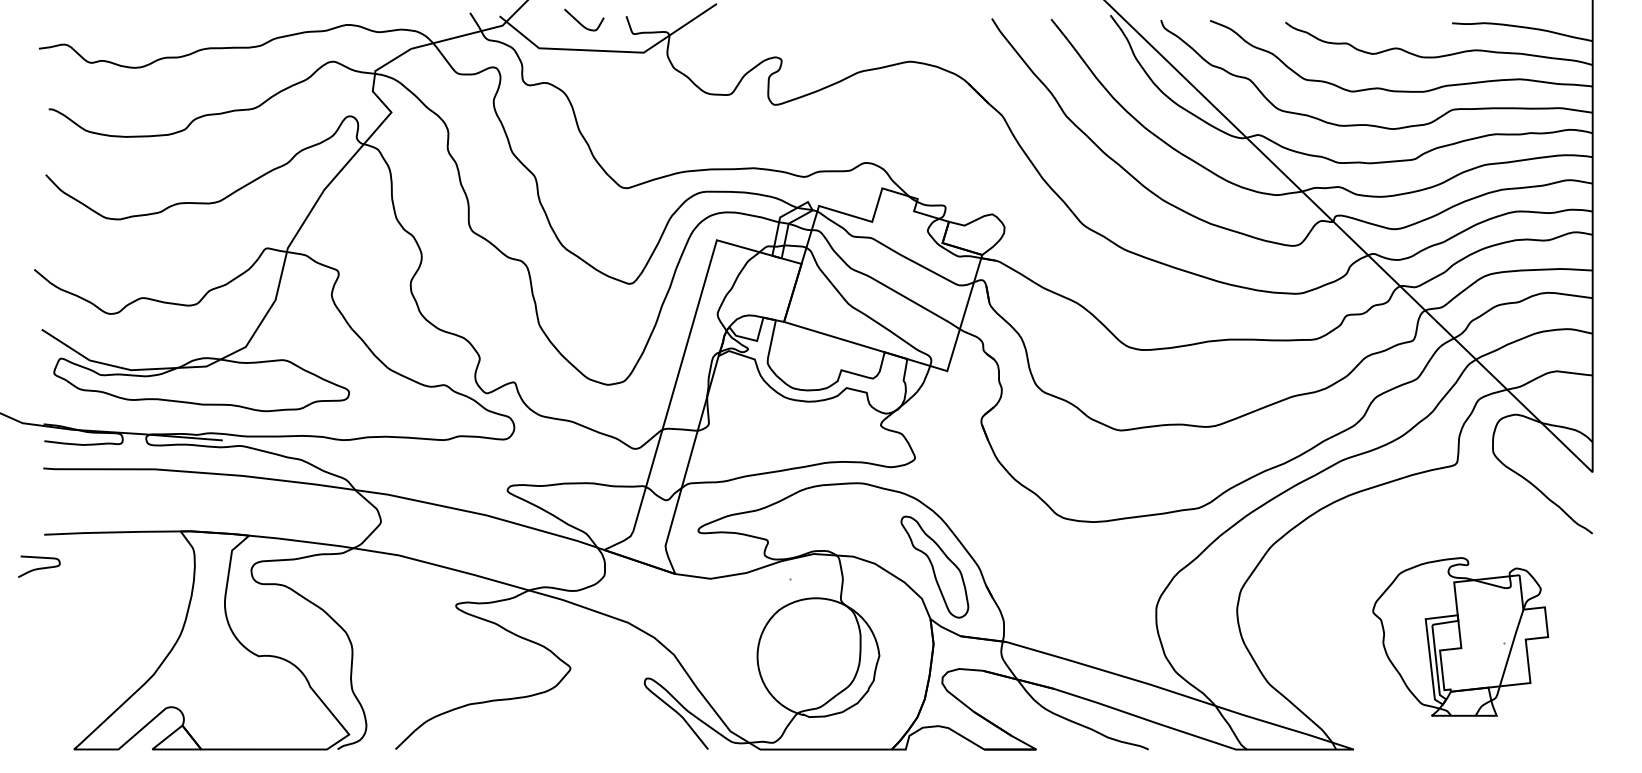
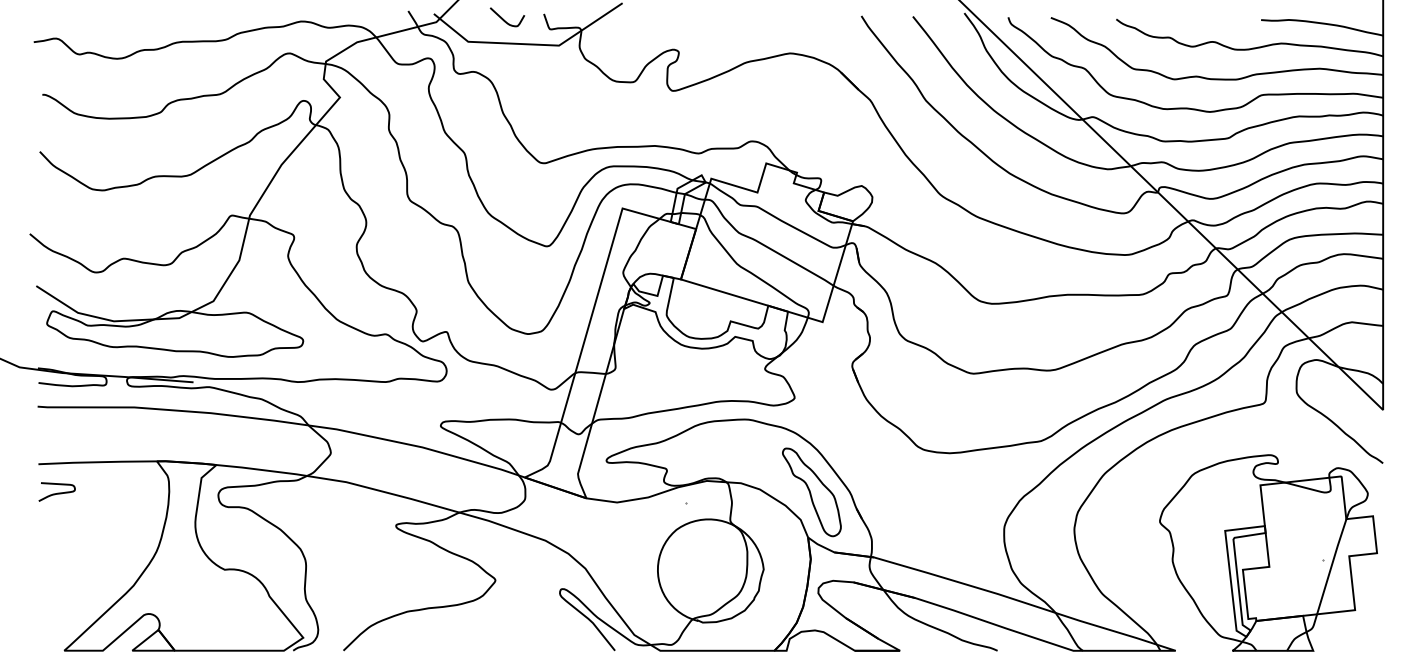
curve: (39, 567) -> (57, 492), moved
part: (1460, 636) -> (1268, 552), size x1.43

